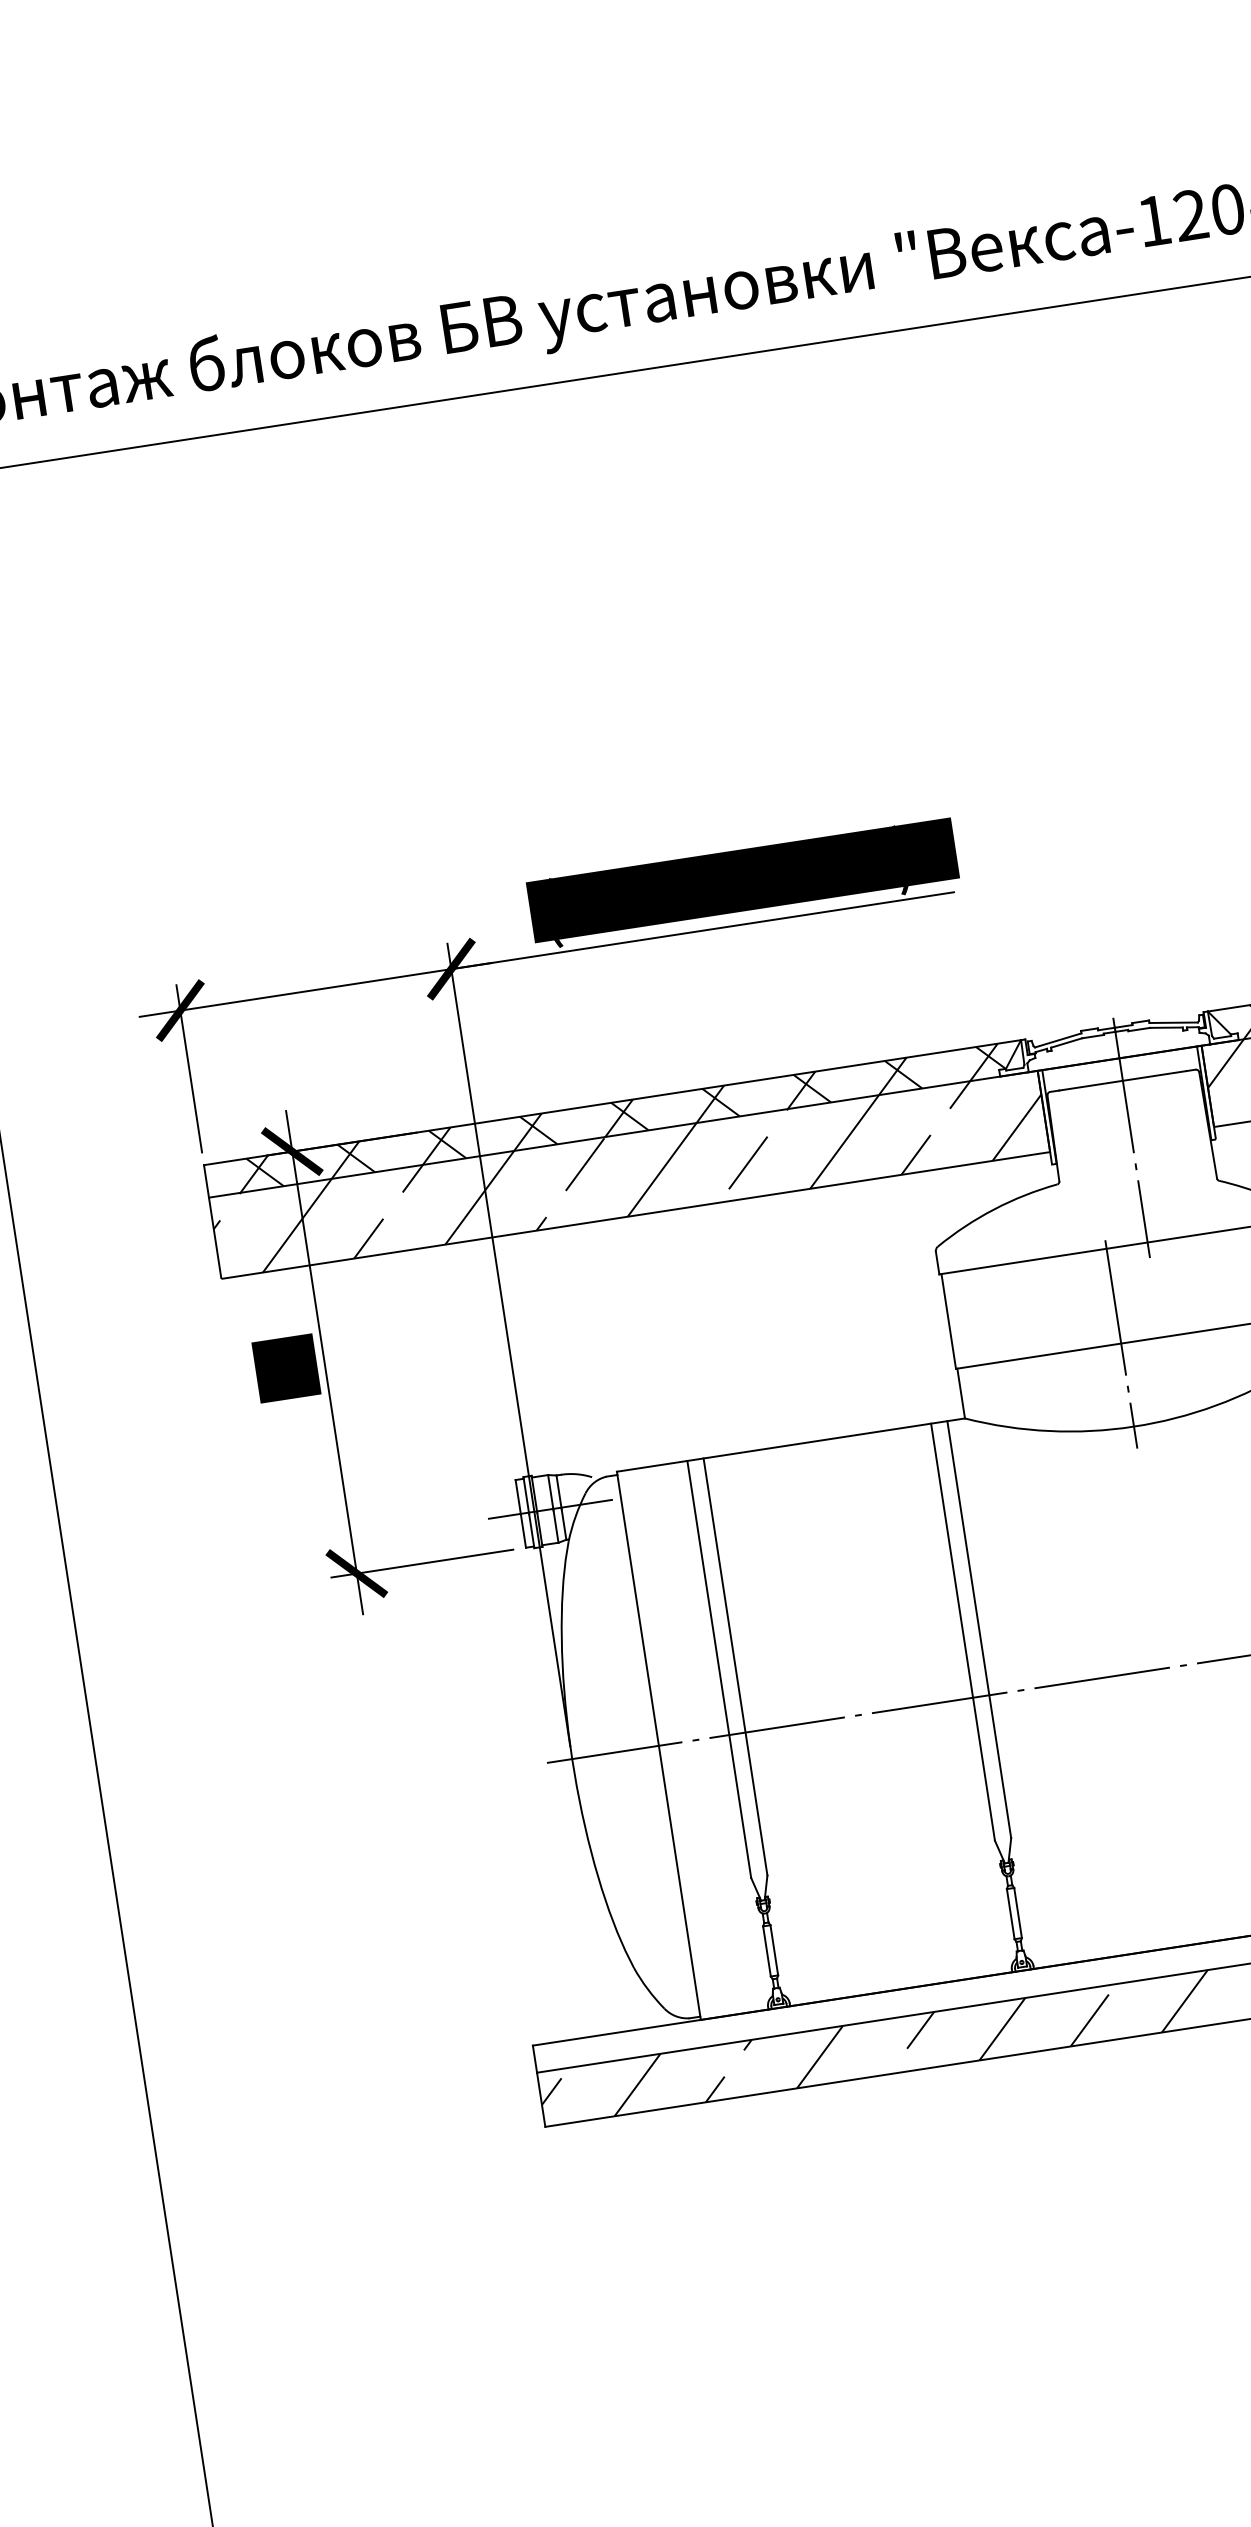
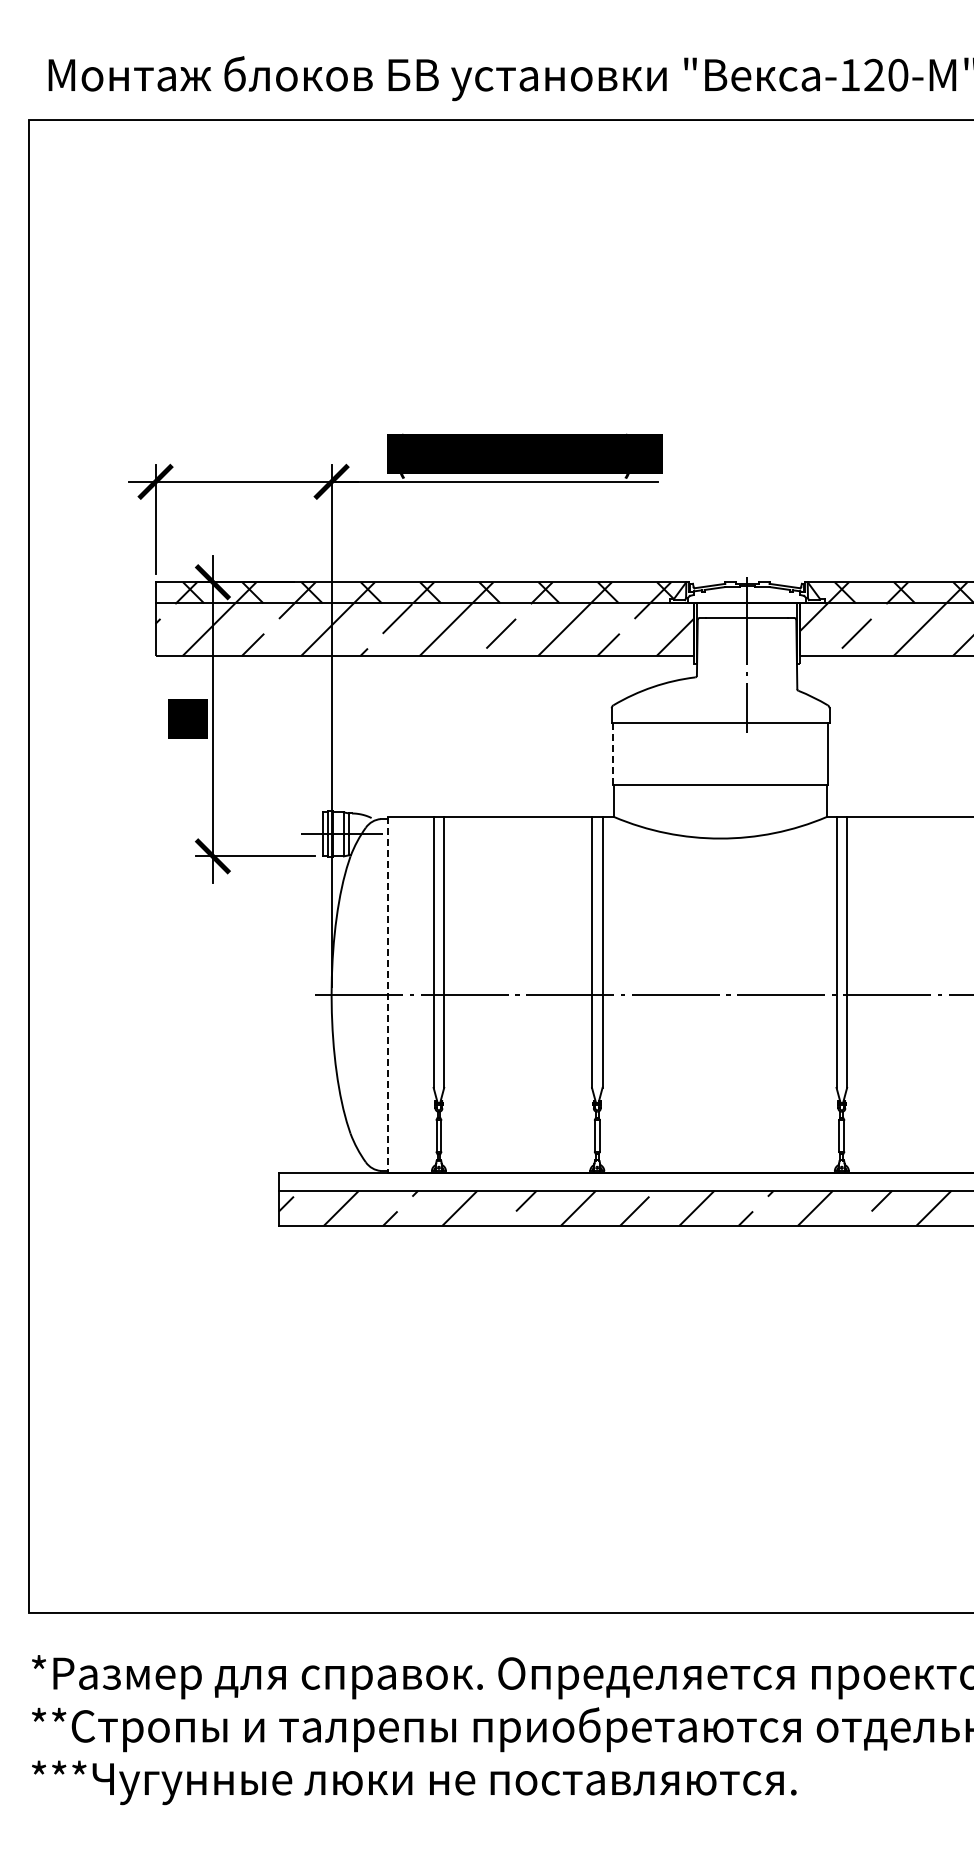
line: (949, 1320) -> (613, 753), solid -> dashed
line: (1121, 1343) -> (720, 784), removed
line: (658, 1746) -> (387, 995), solid -> dashed

